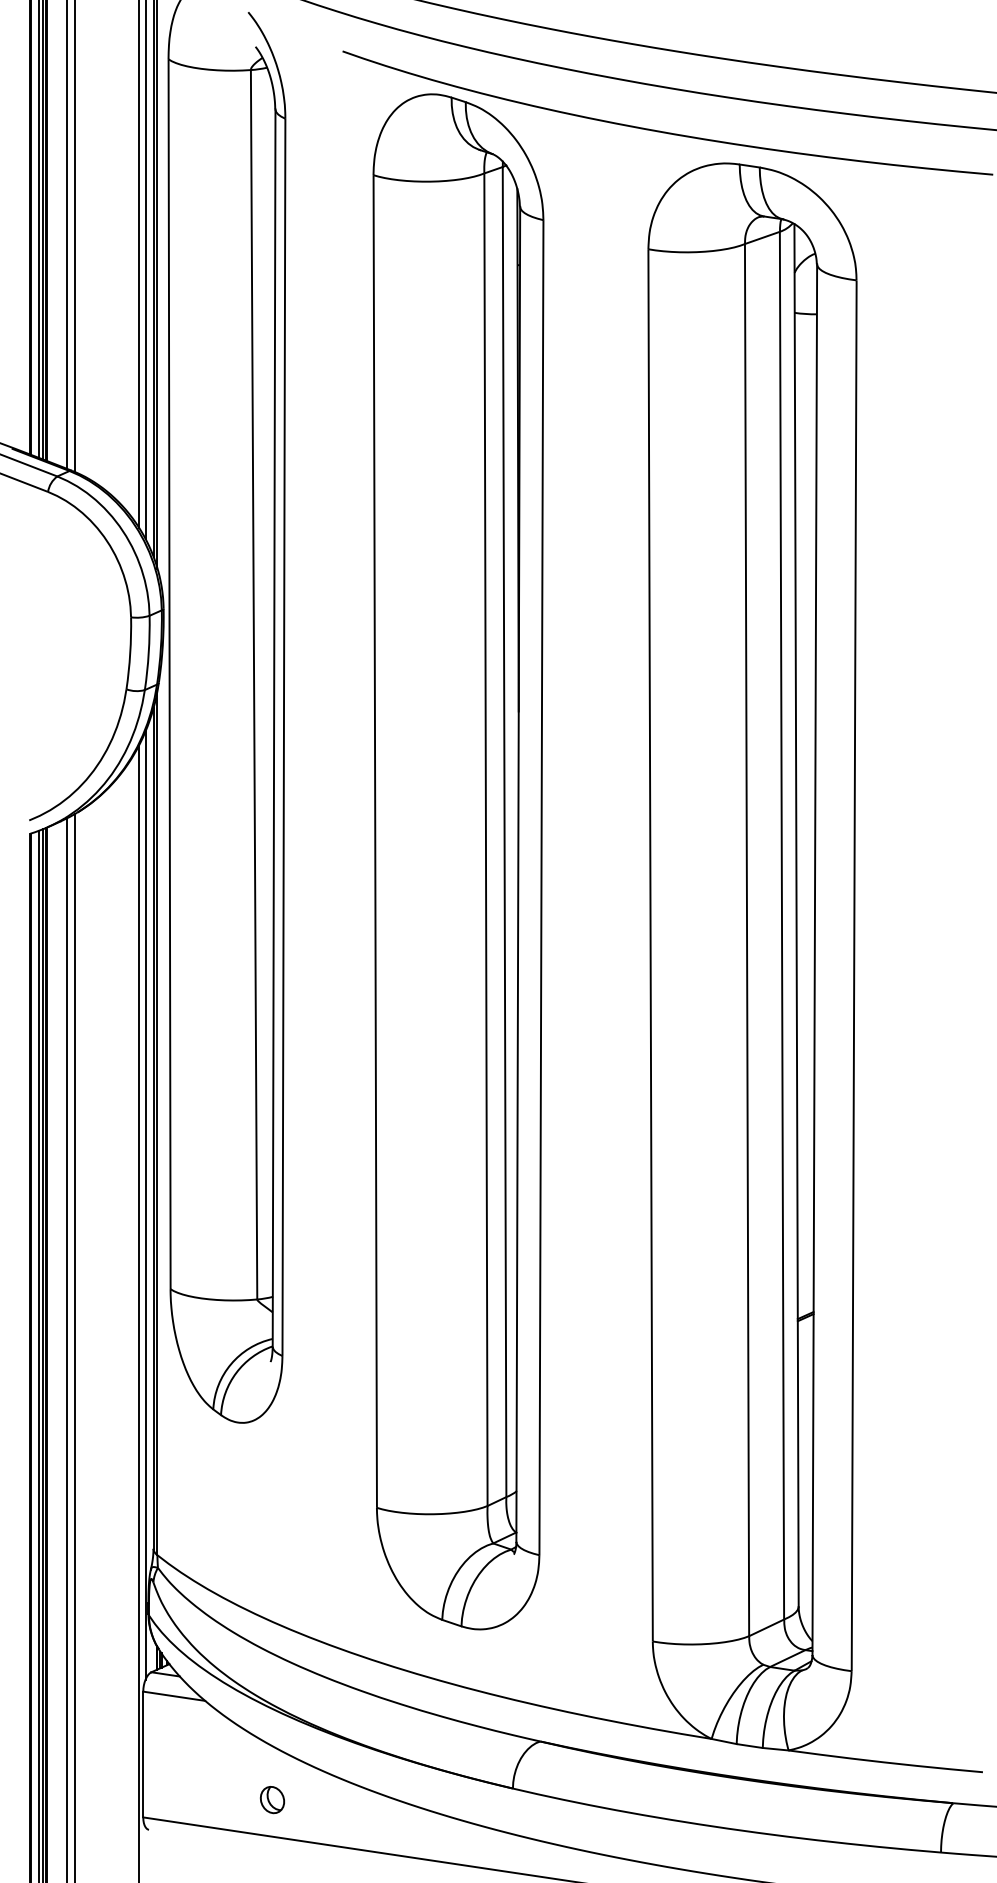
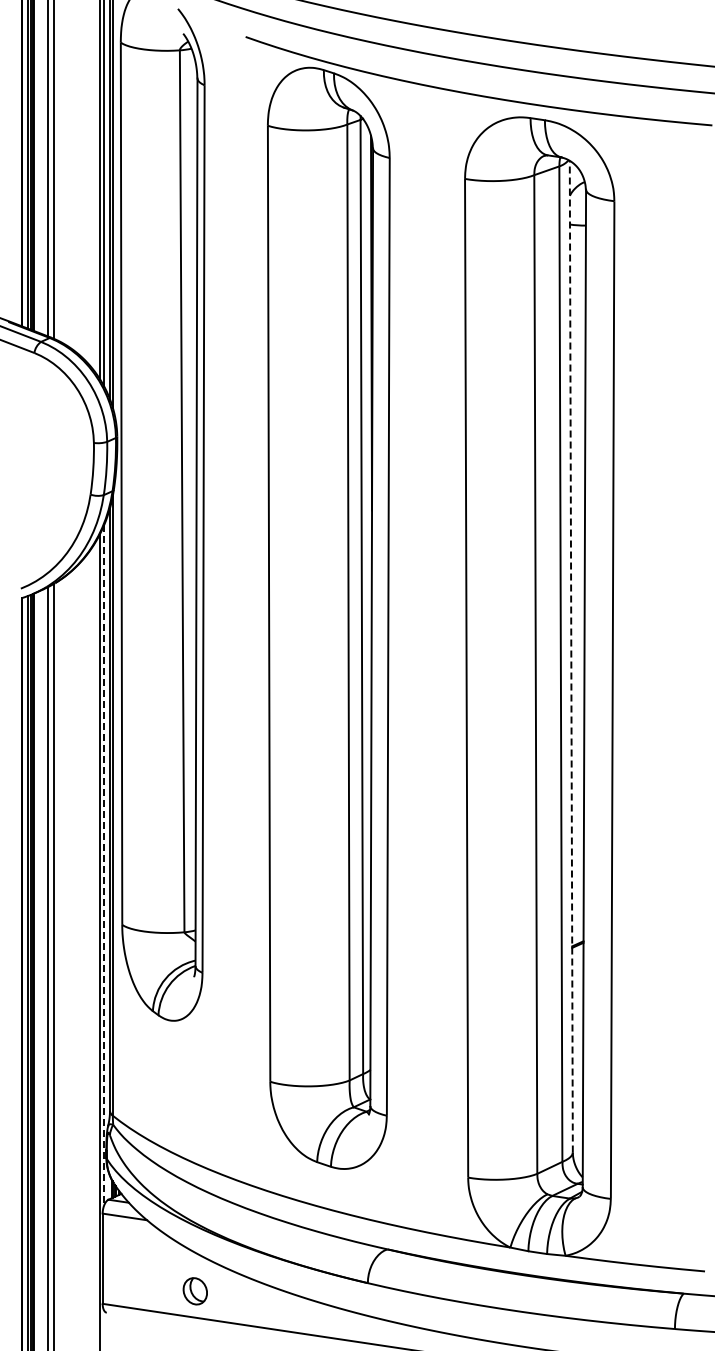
line: (796, 915) -> (571, 656), solid -> dashed
line: (145, 1206) -> (104, 865), solid -> dashed
part: (272, 1800) -> (195, 1291), size x1.4

